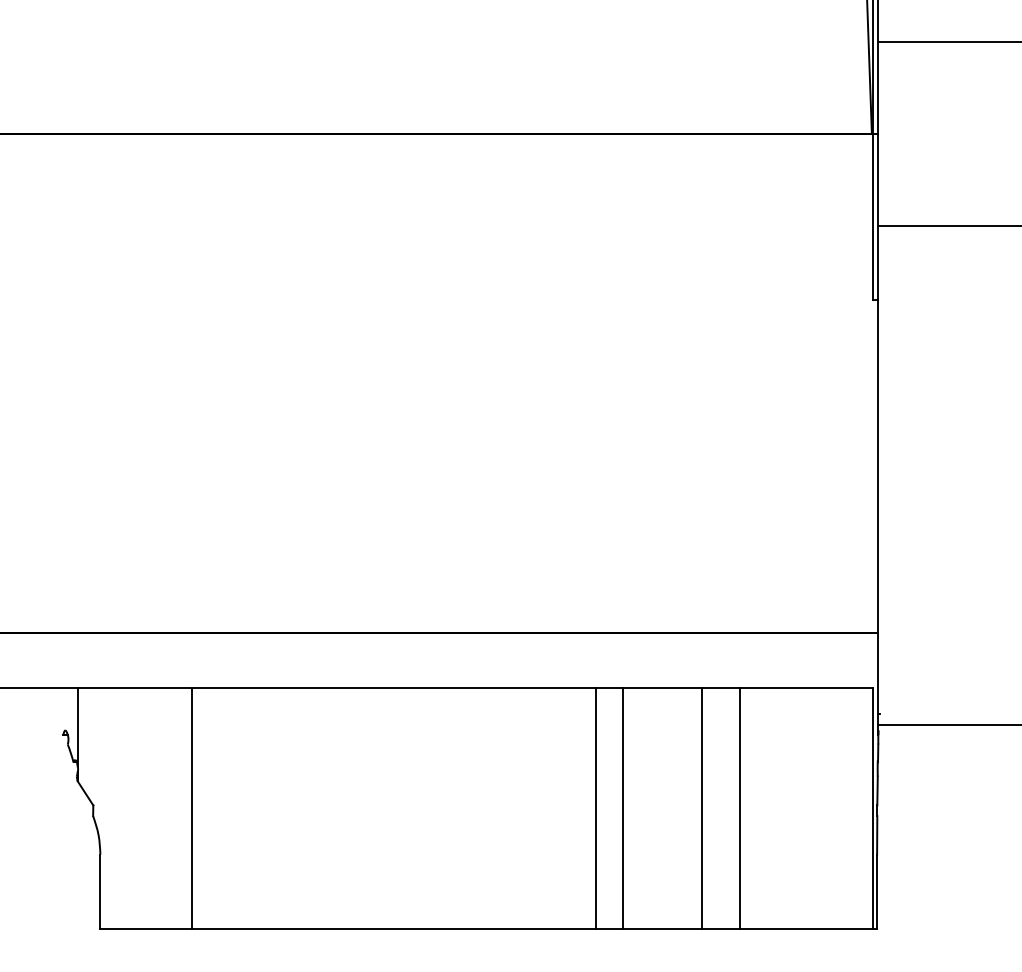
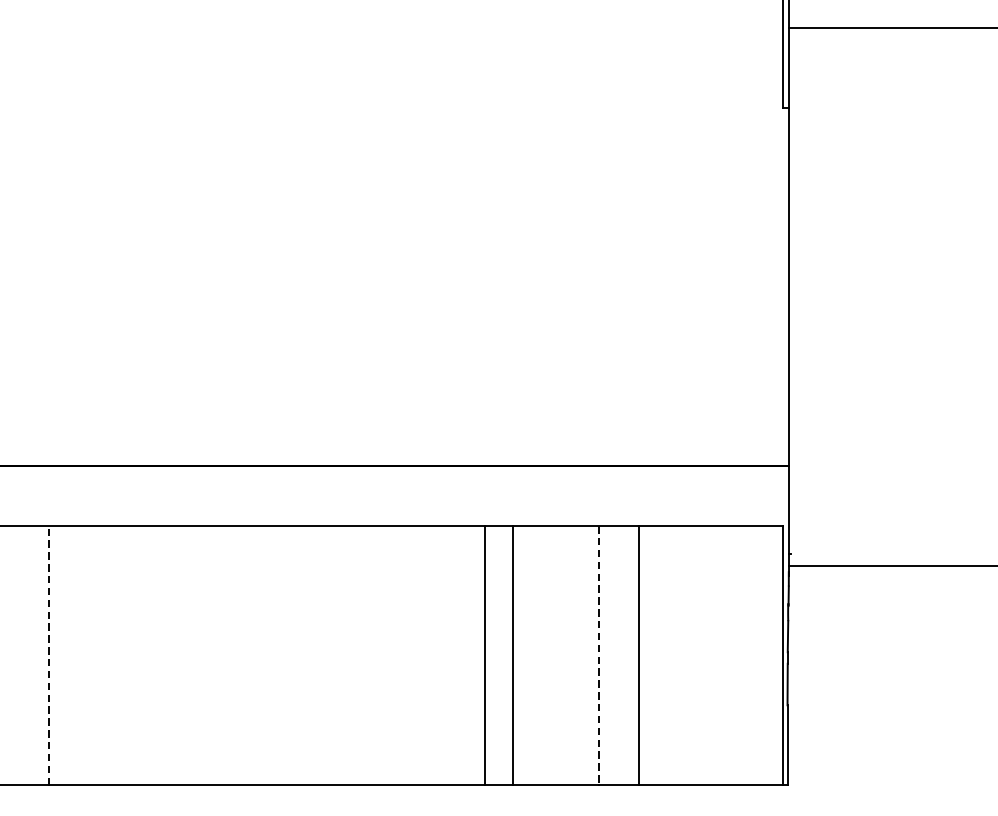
line: (191, 807) -> (48, 654), solid -> dashed
line: (702, 808) -> (599, 655), solid -> dashed

